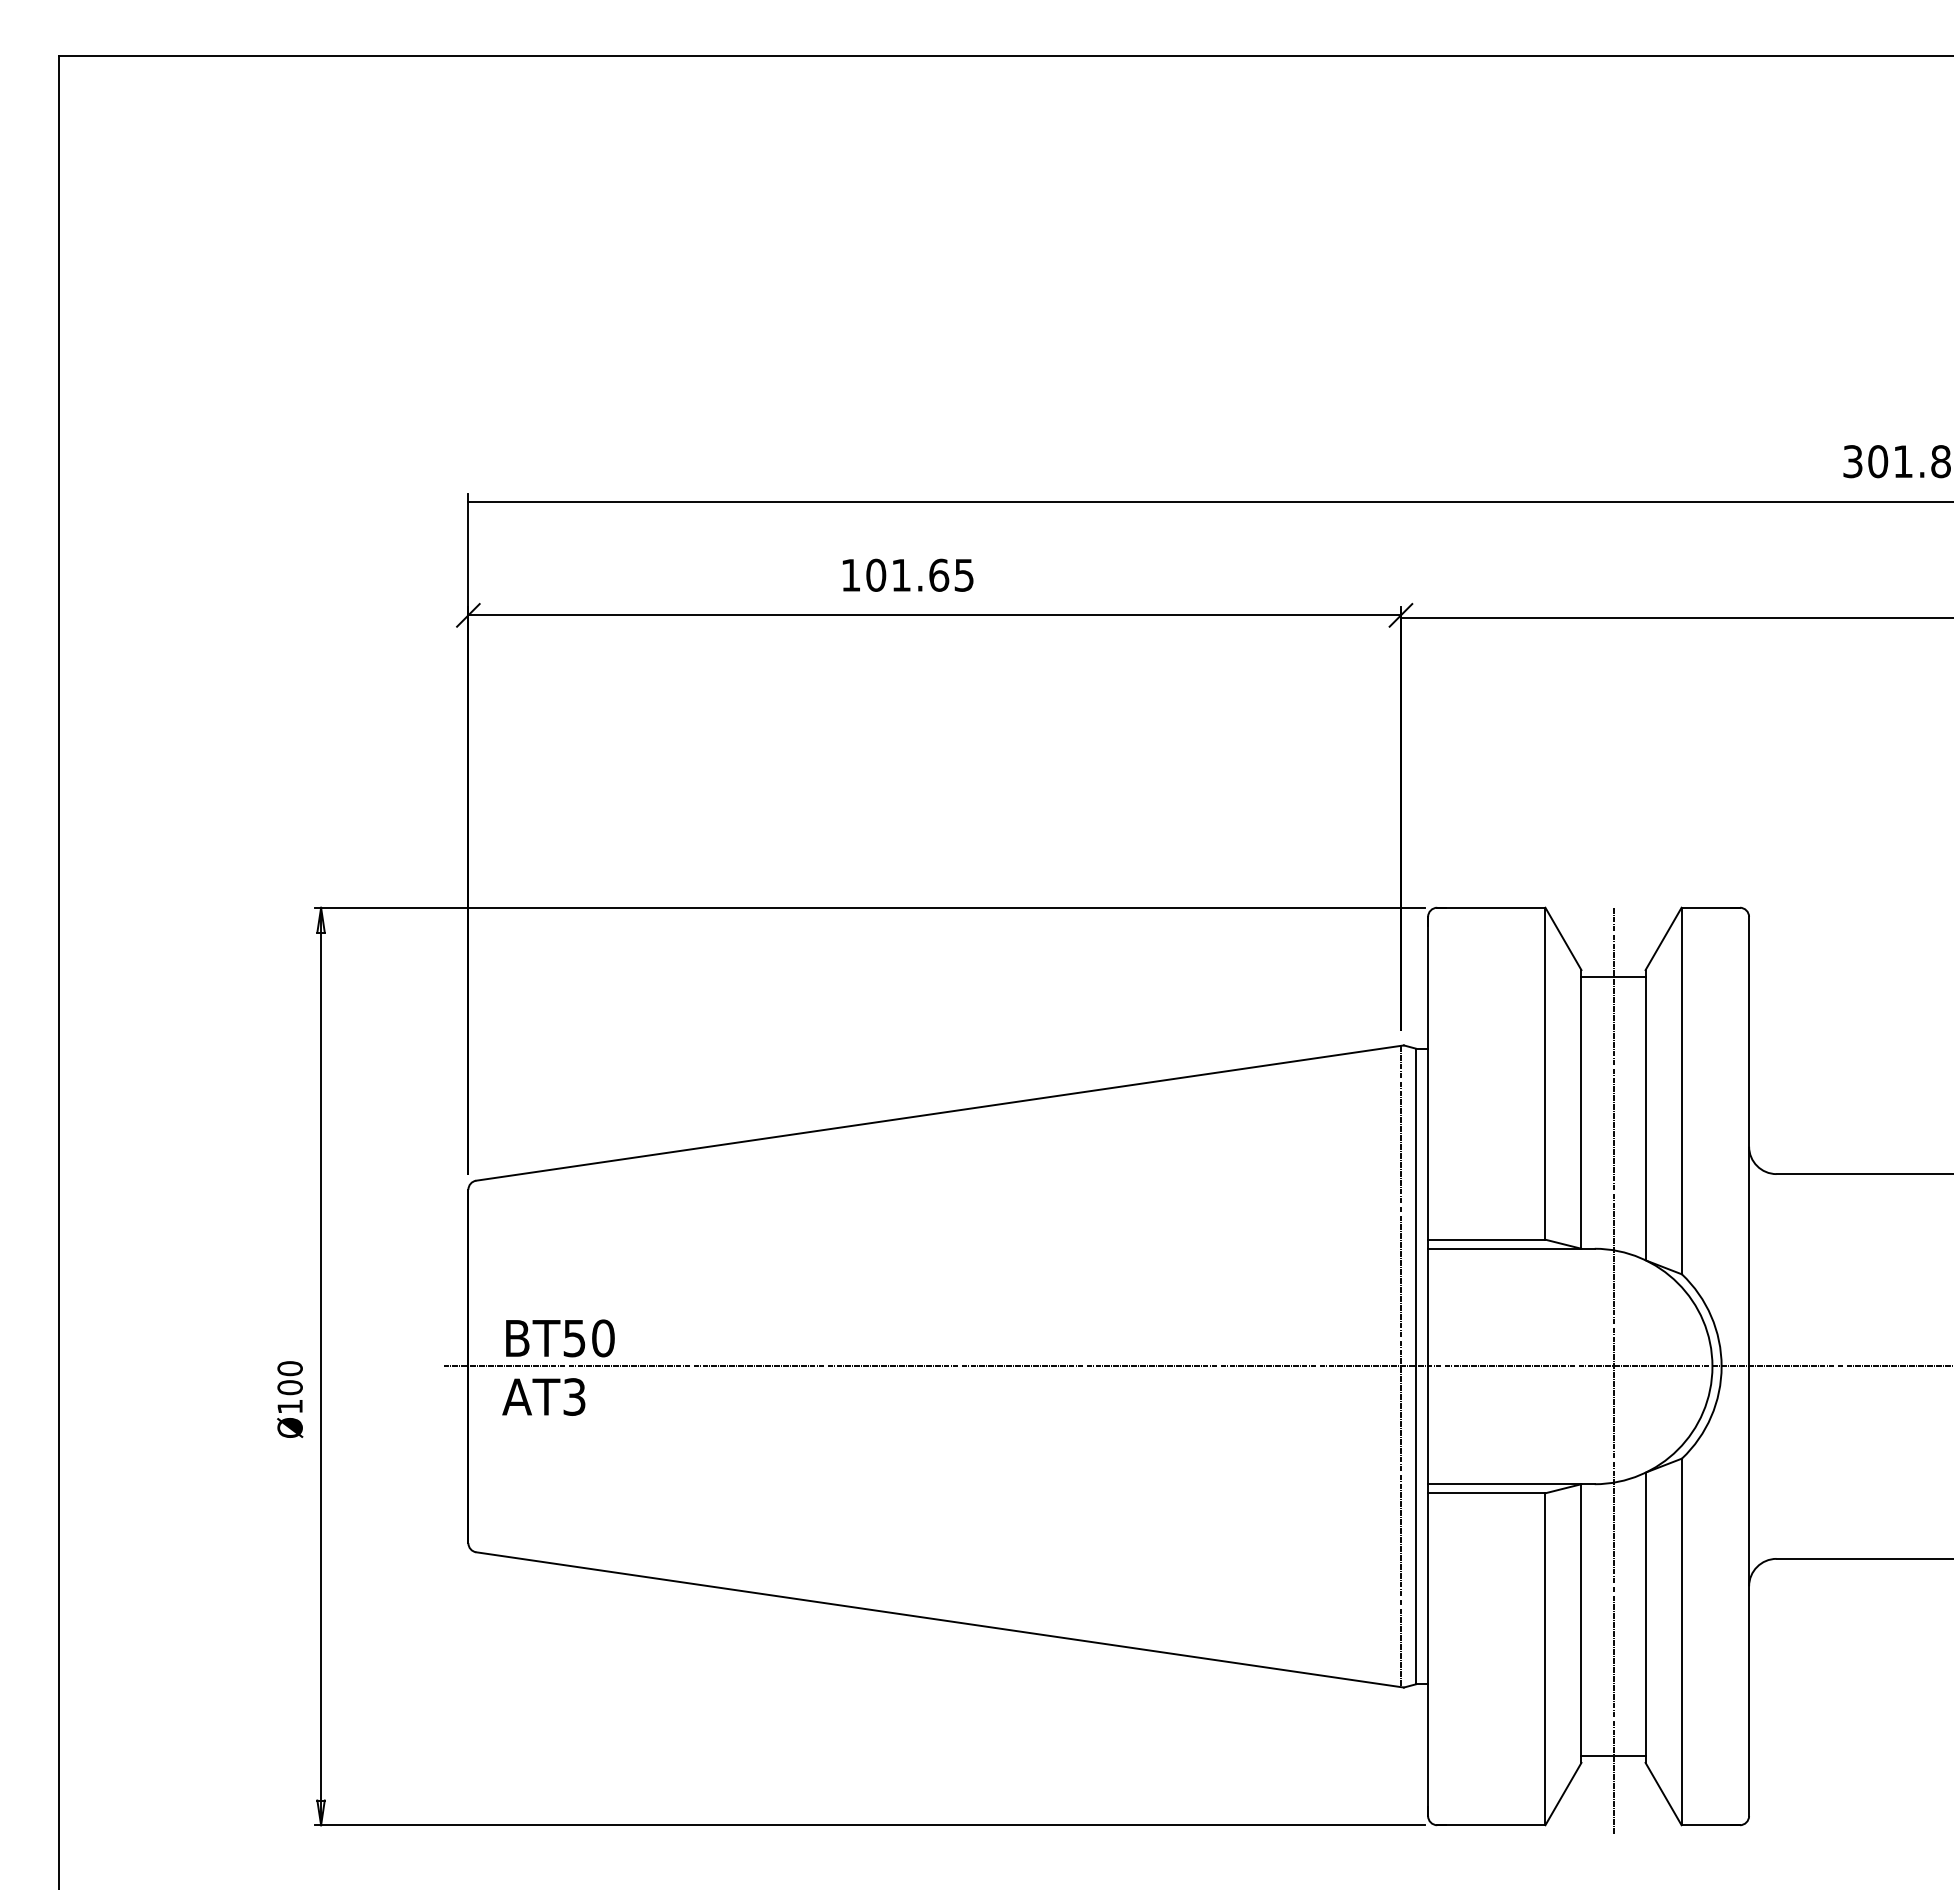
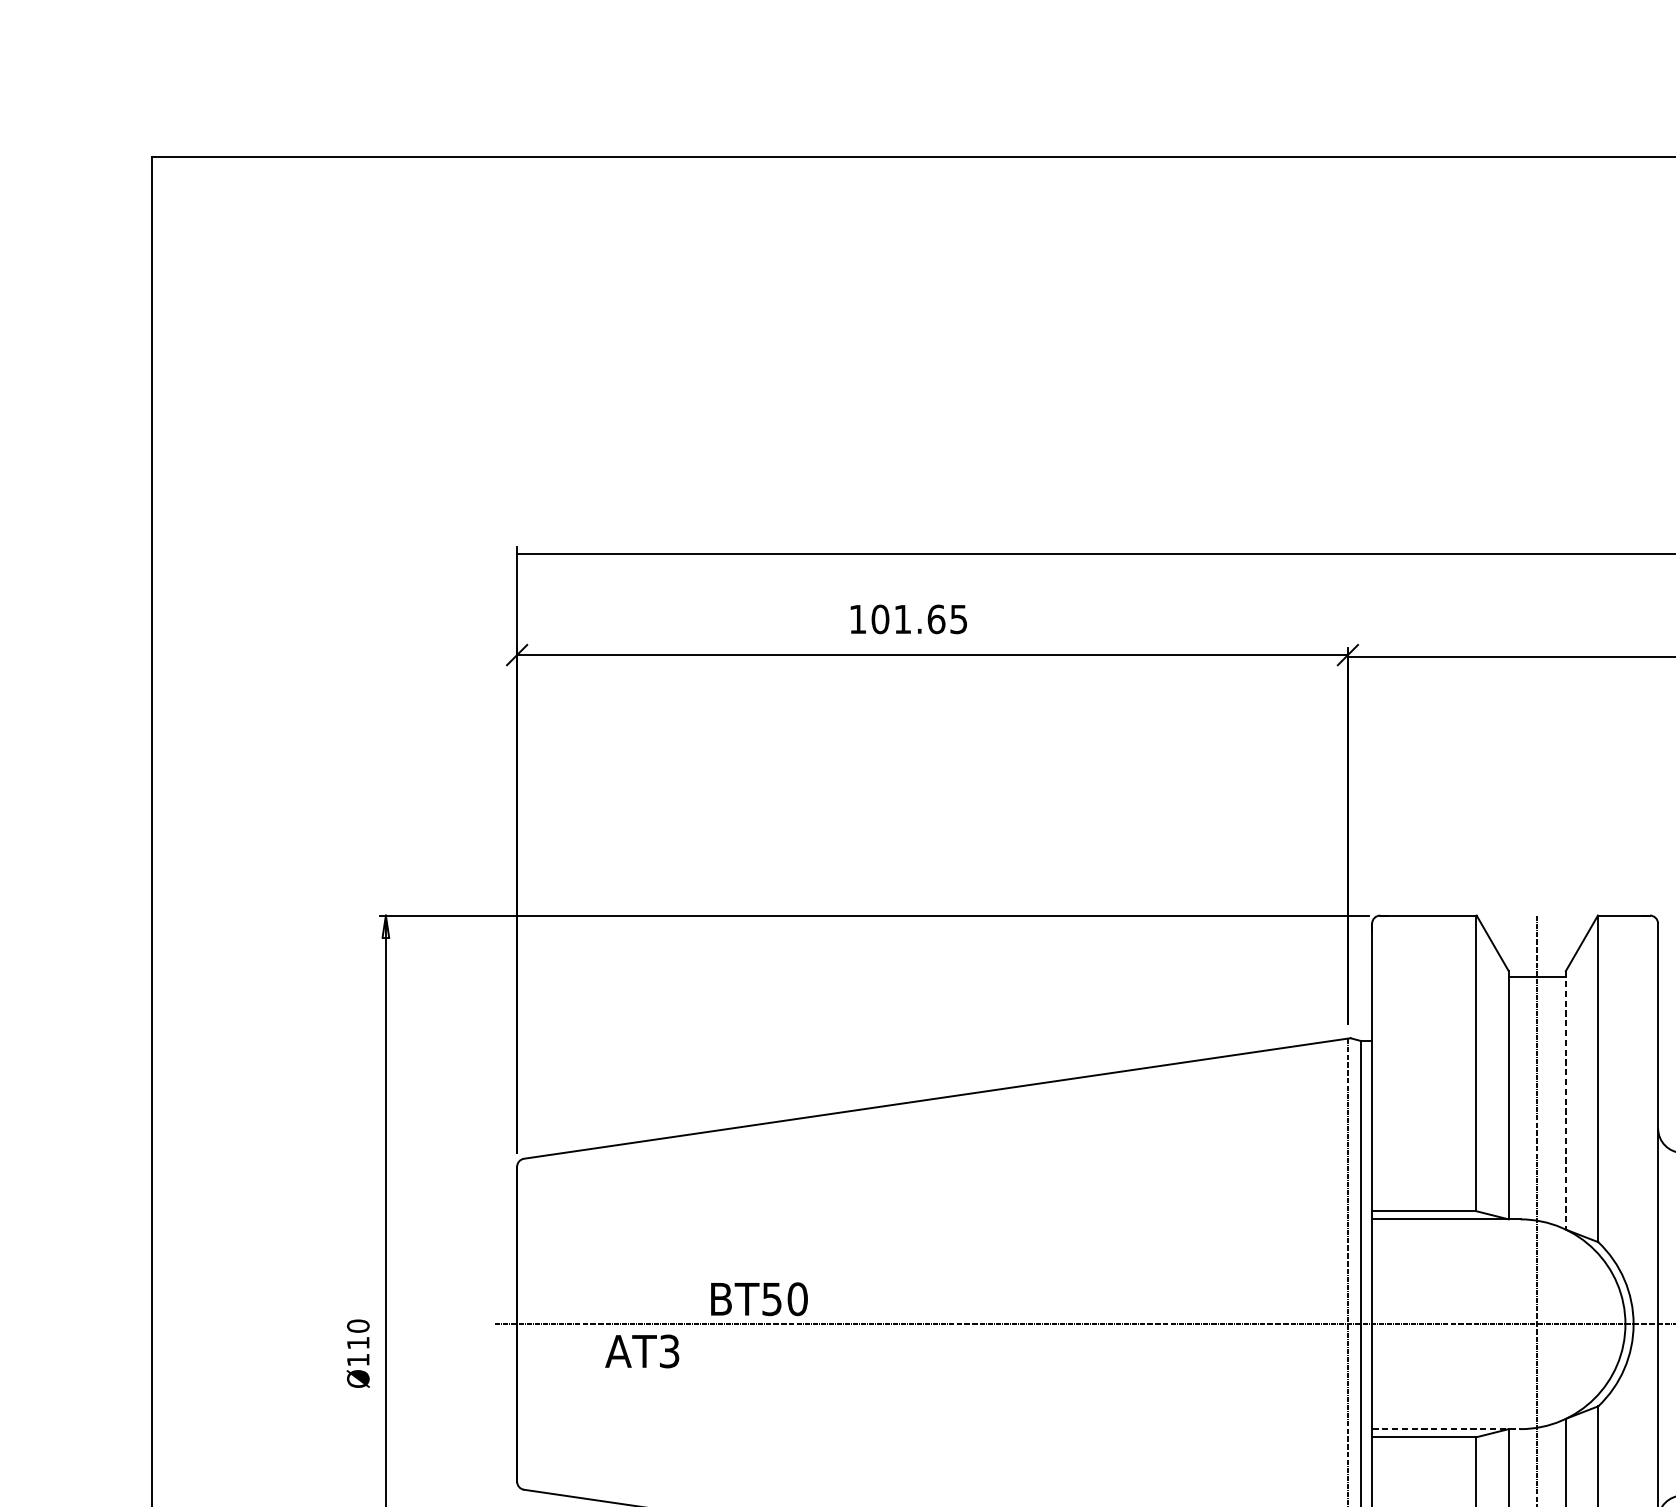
line: (1645, 1115) -> (1565, 1100), solid -> dashed
text: (560, 1338) -> (759, 1299), moved
text: (289, 1387) -> (357, 1342), Ø100 -> Ø110
text: (543, 1396) -> (641, 1350), moved
line: (1512, 1484) -> (1447, 1429), solid -> dashed

